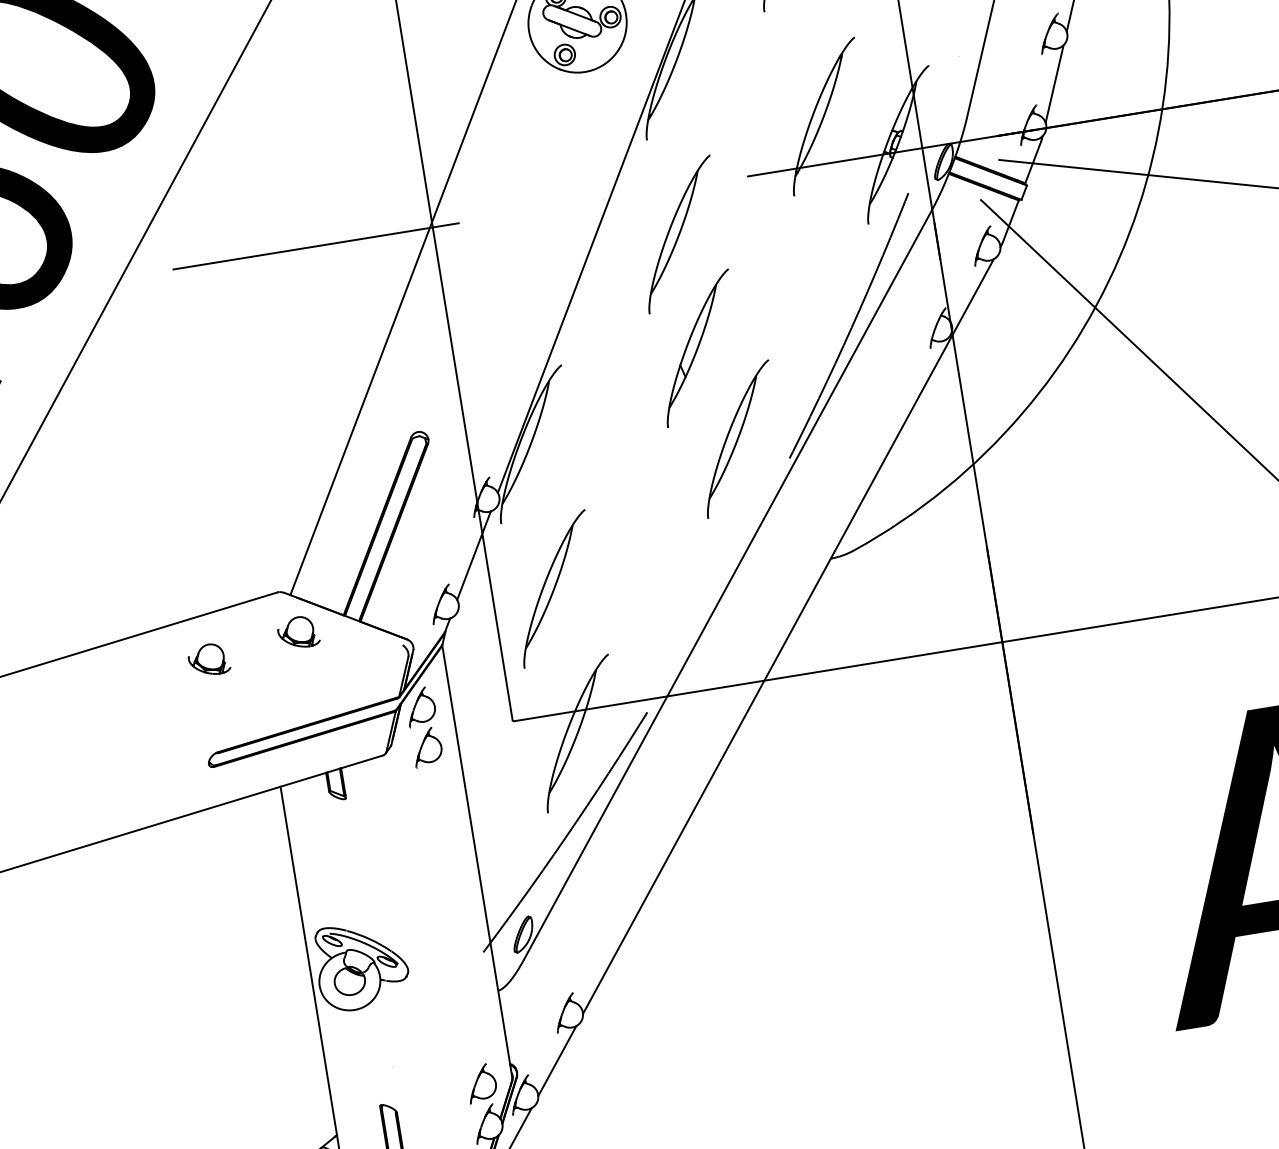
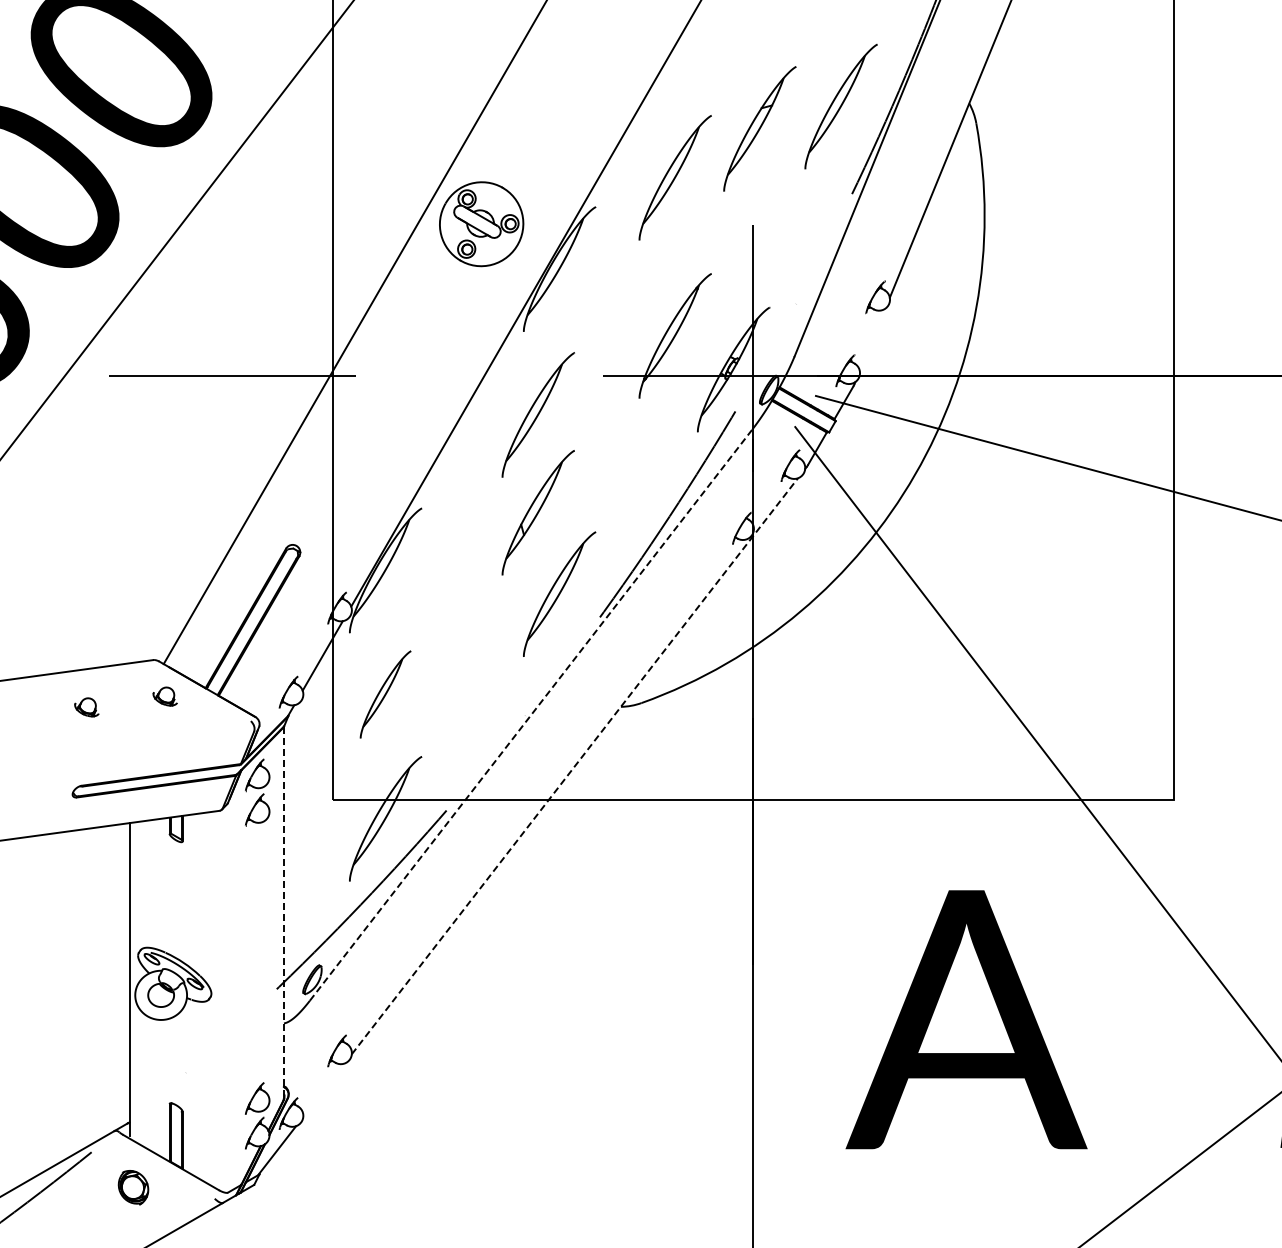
line: (1054, 83) -> (872, 339), removed
line: (728, 584) -> (531, 714), solid -> dashed
part: (554, 588) -> (385, 694), size x0.7
part: (297, 632) -> (164, 696), size x0.7
line: (788, 635) -> (575, 765), solid -> dashed
part: (208, 660) -> (86, 707), size x0.7
line: (477, 860) -> (284, 911), solid -> dashed
line: (556, 1060) -> (323, 1089), removed

